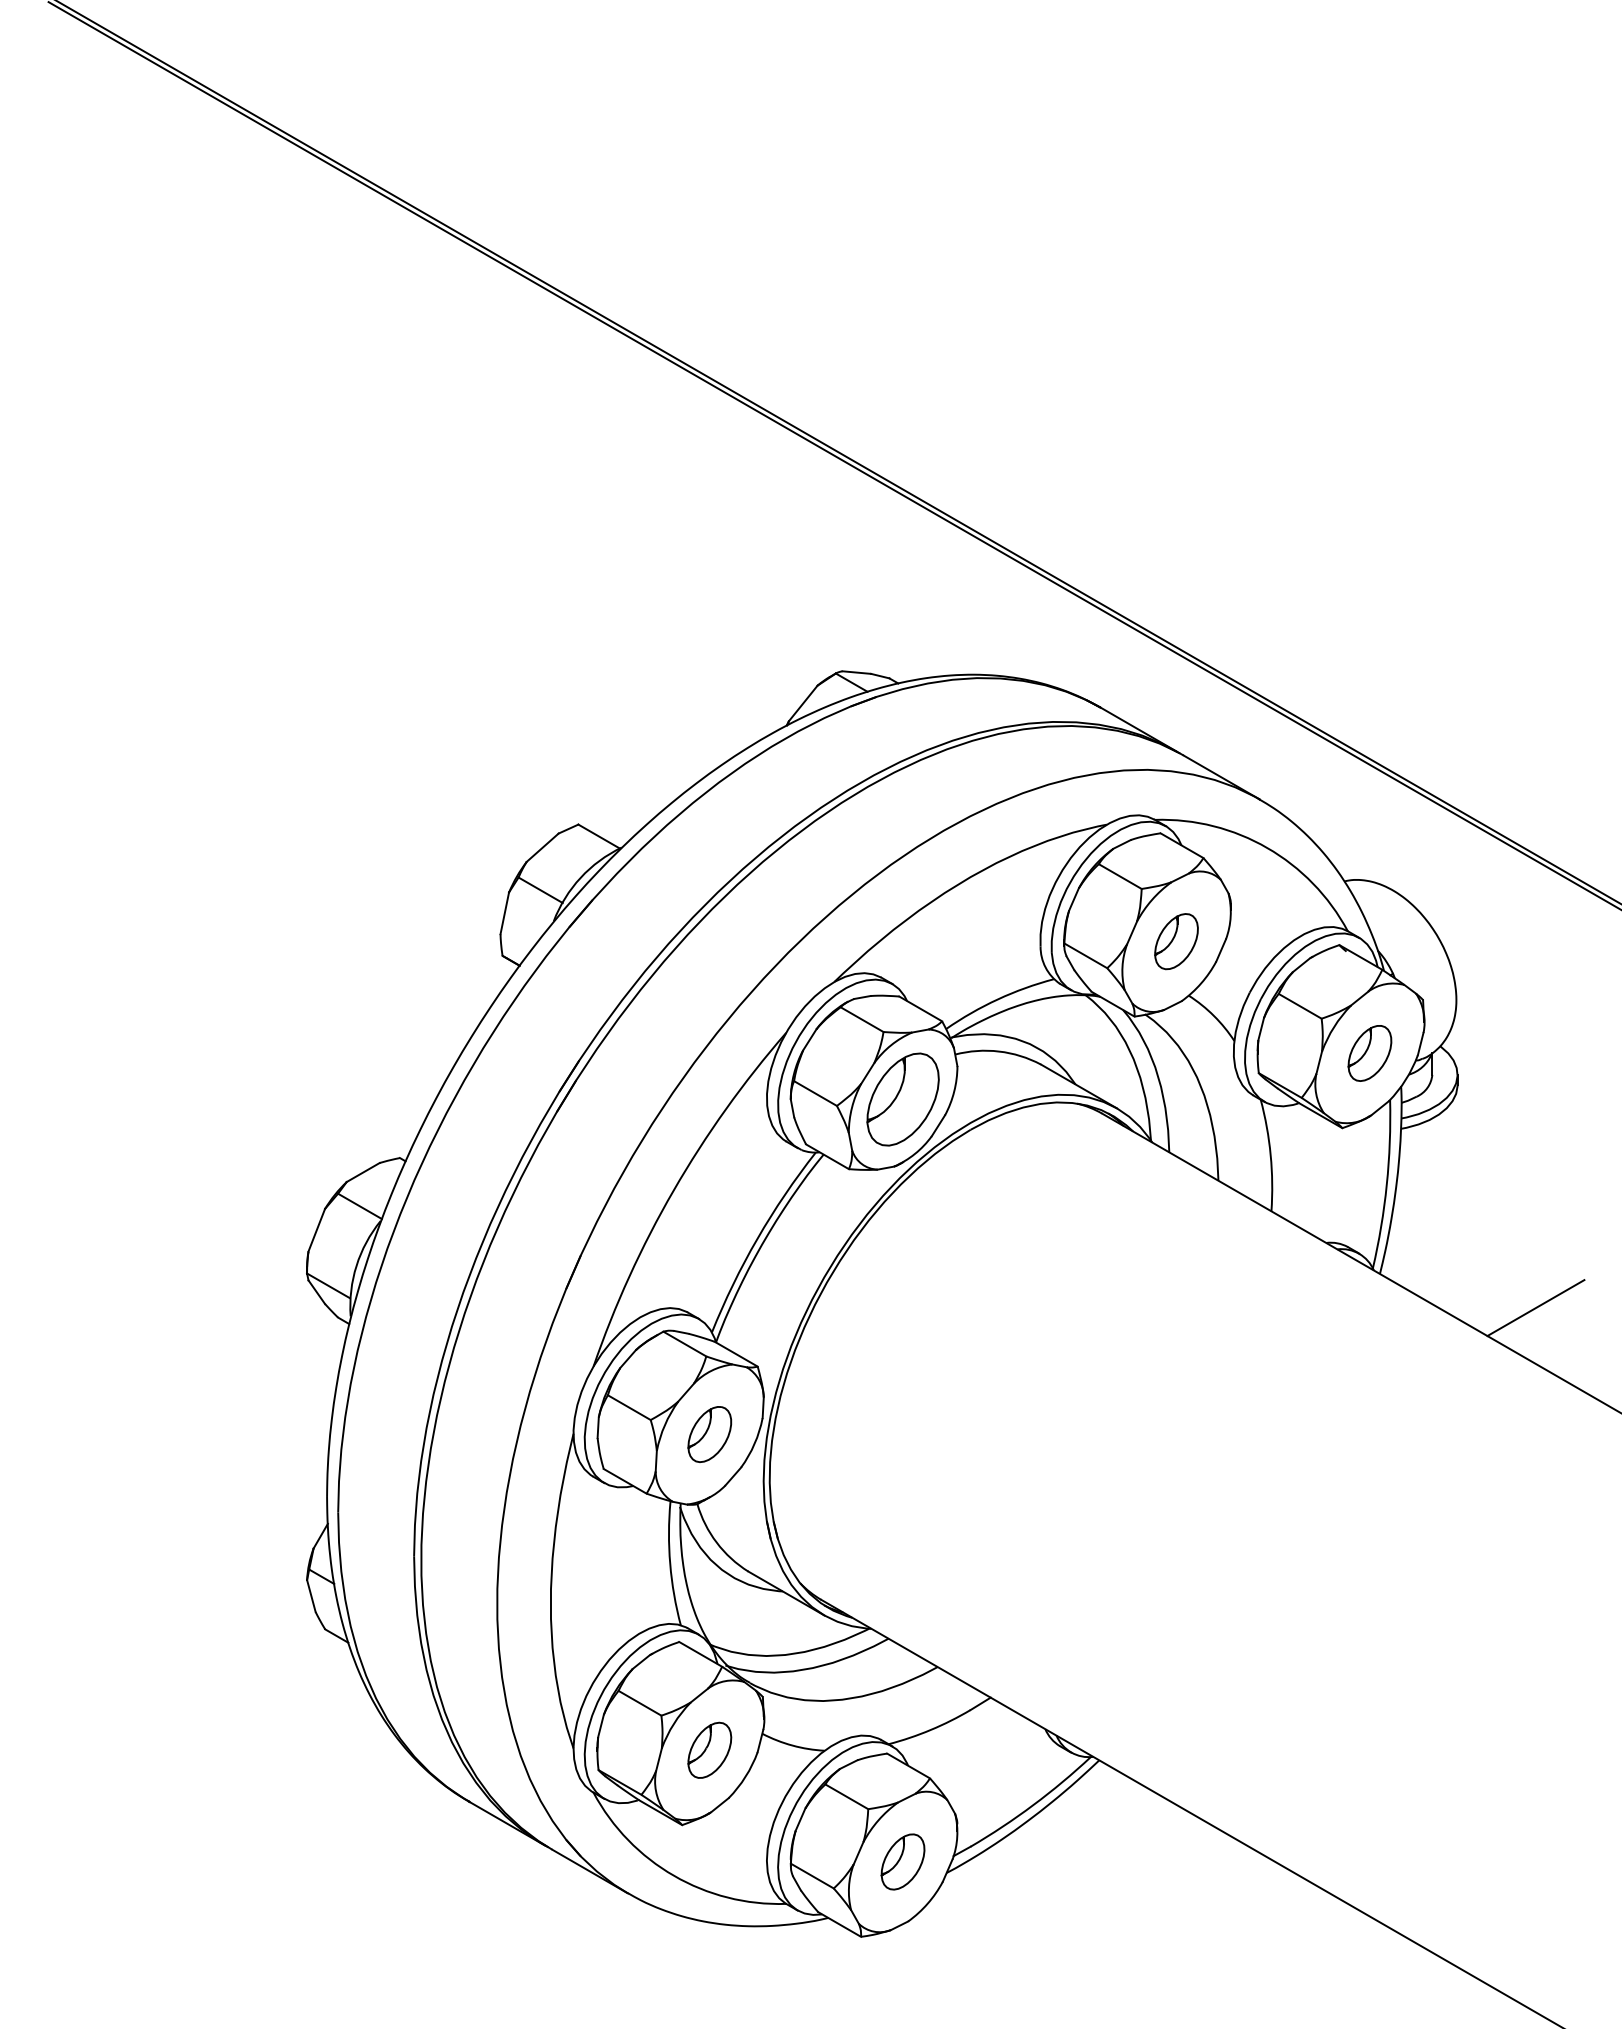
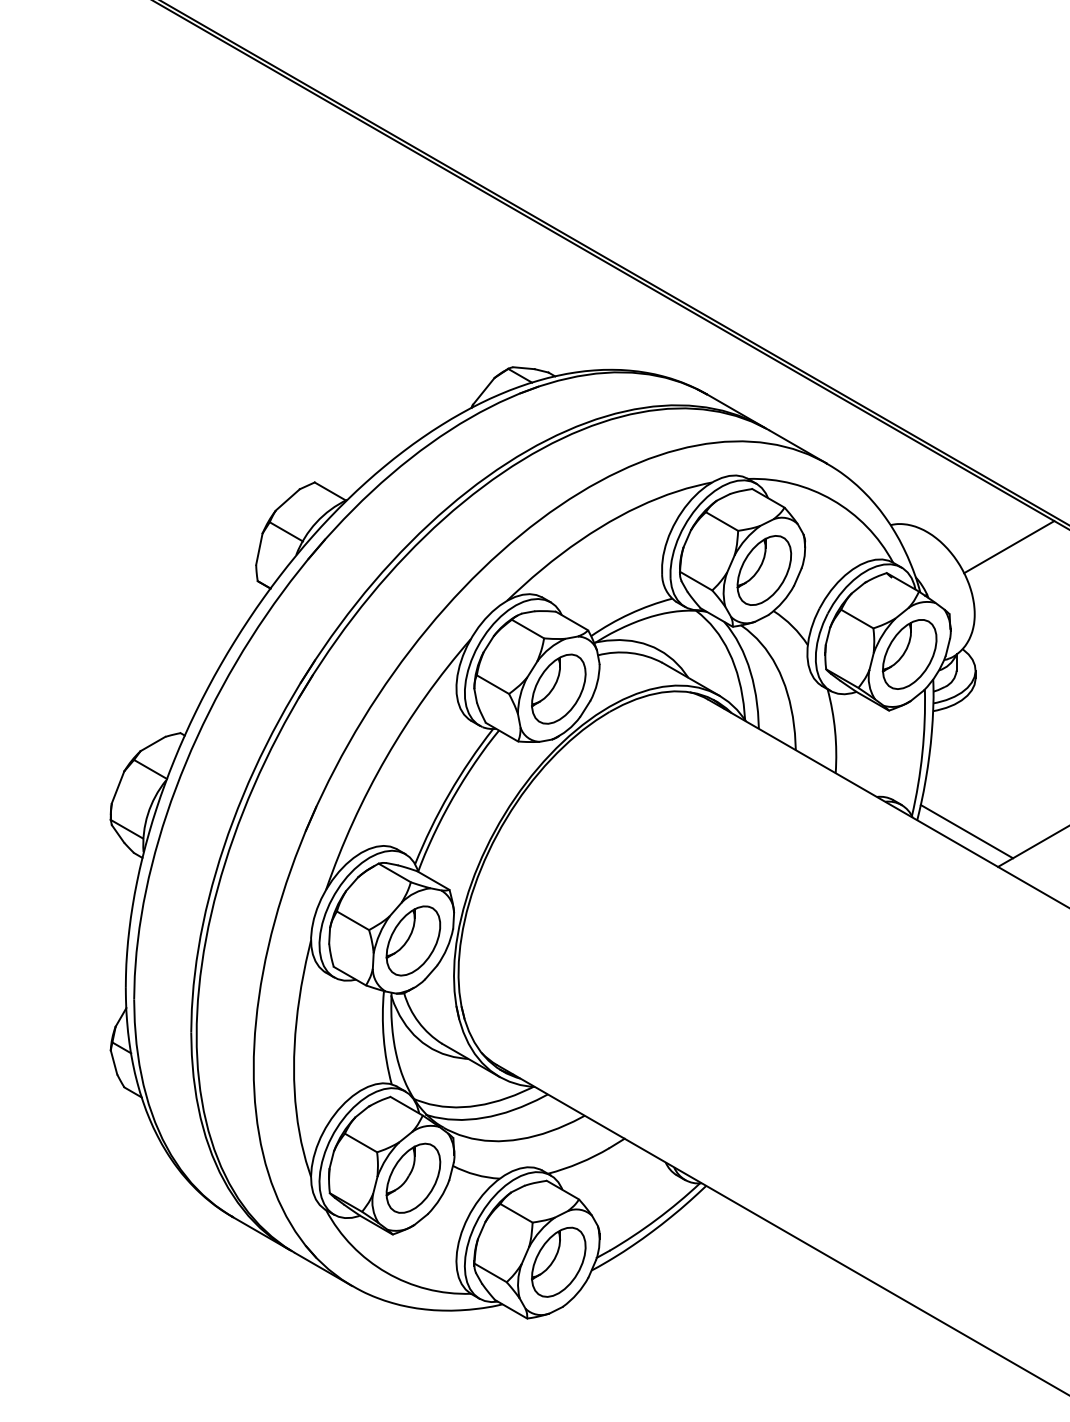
line: (1502, 910) -> (1009, 547), added
part: (1176, 941) -> (764, 570), size x1.67
part: (1369, 1053) -> (909, 654), size x1.67
line: (1445, 1288) -> (966, 831), added
part: (709, 1434) -> (413, 940), size x1.67
part: (709, 1750) -> (413, 1178), size x1.67
part: (902, 1861) -> (558, 1261), size x1.67

